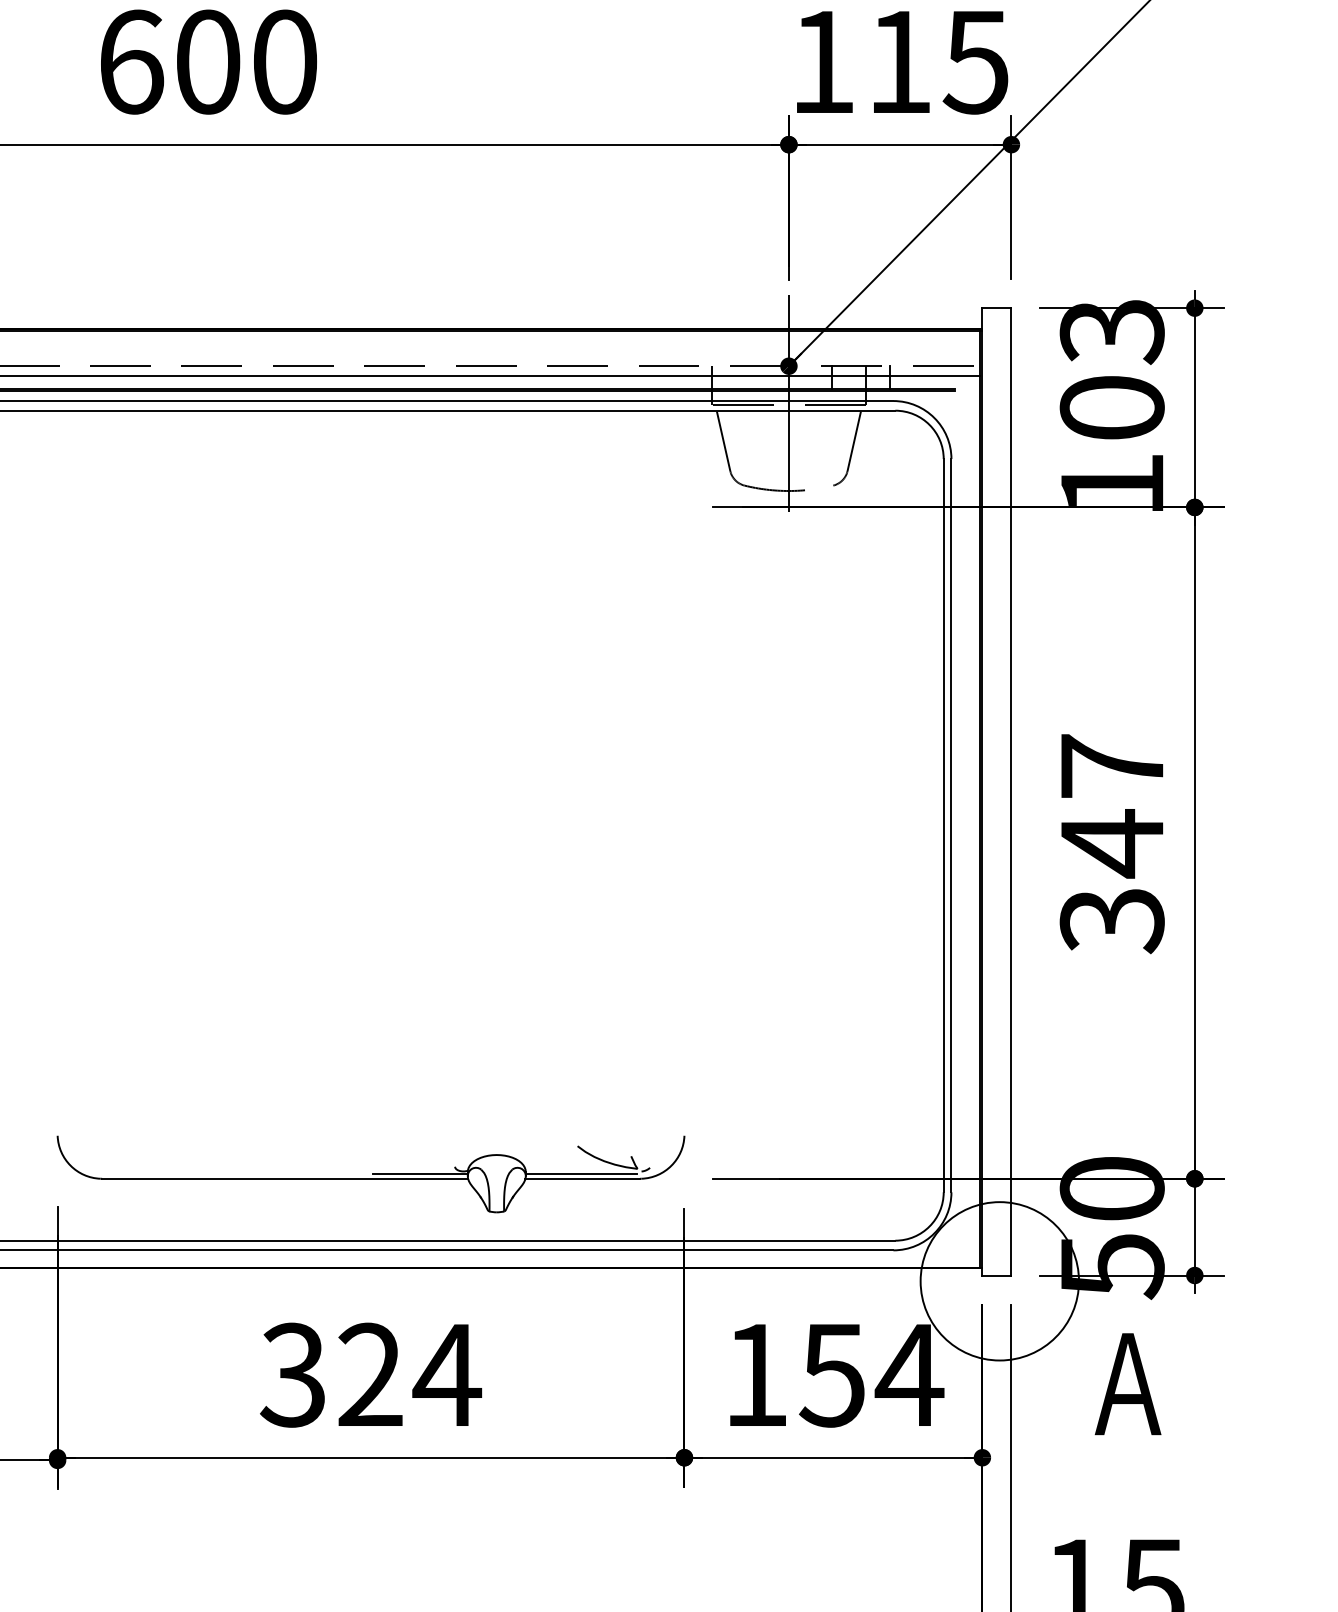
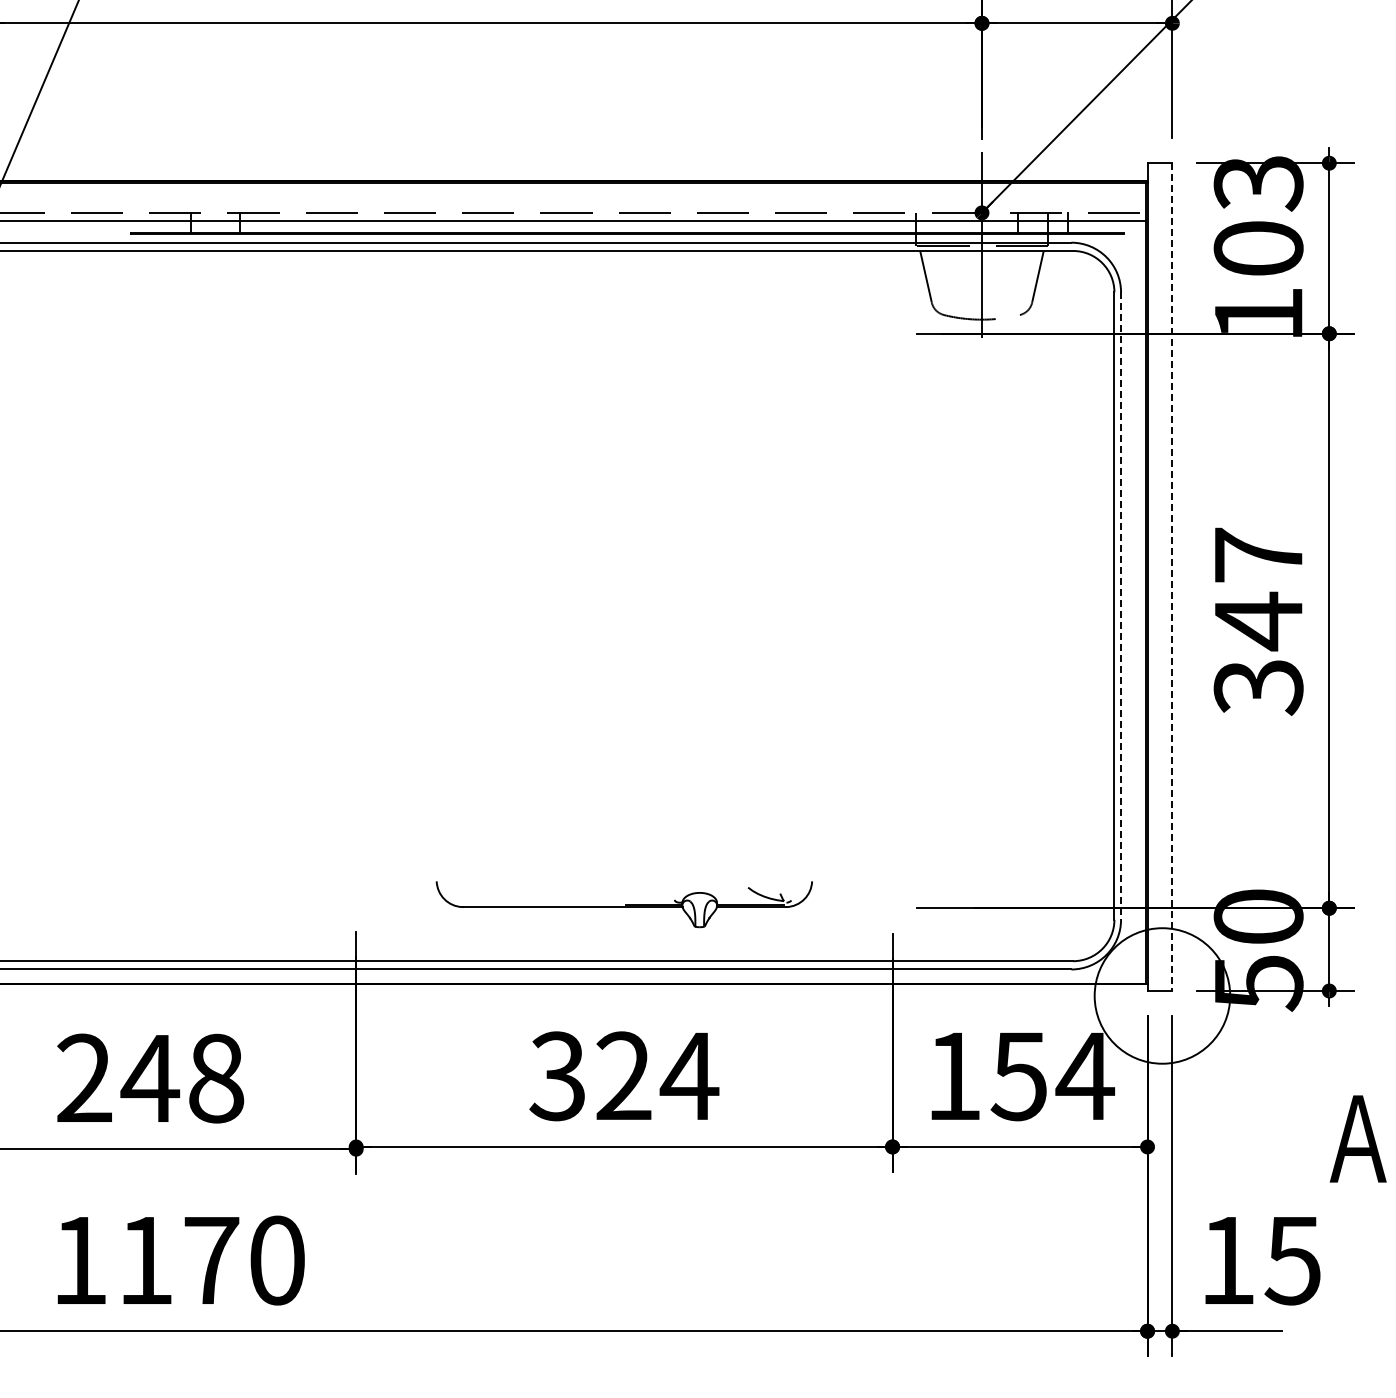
line: (1011, 792) -> (1172, 577), solid -> dashed
line: (951, 826) -> (1121, 606), solid -> dashed
part: (371, 1174) -> (624, 904), size x0.7
text: (1127, 1383) -> (1357, 1138), moved

